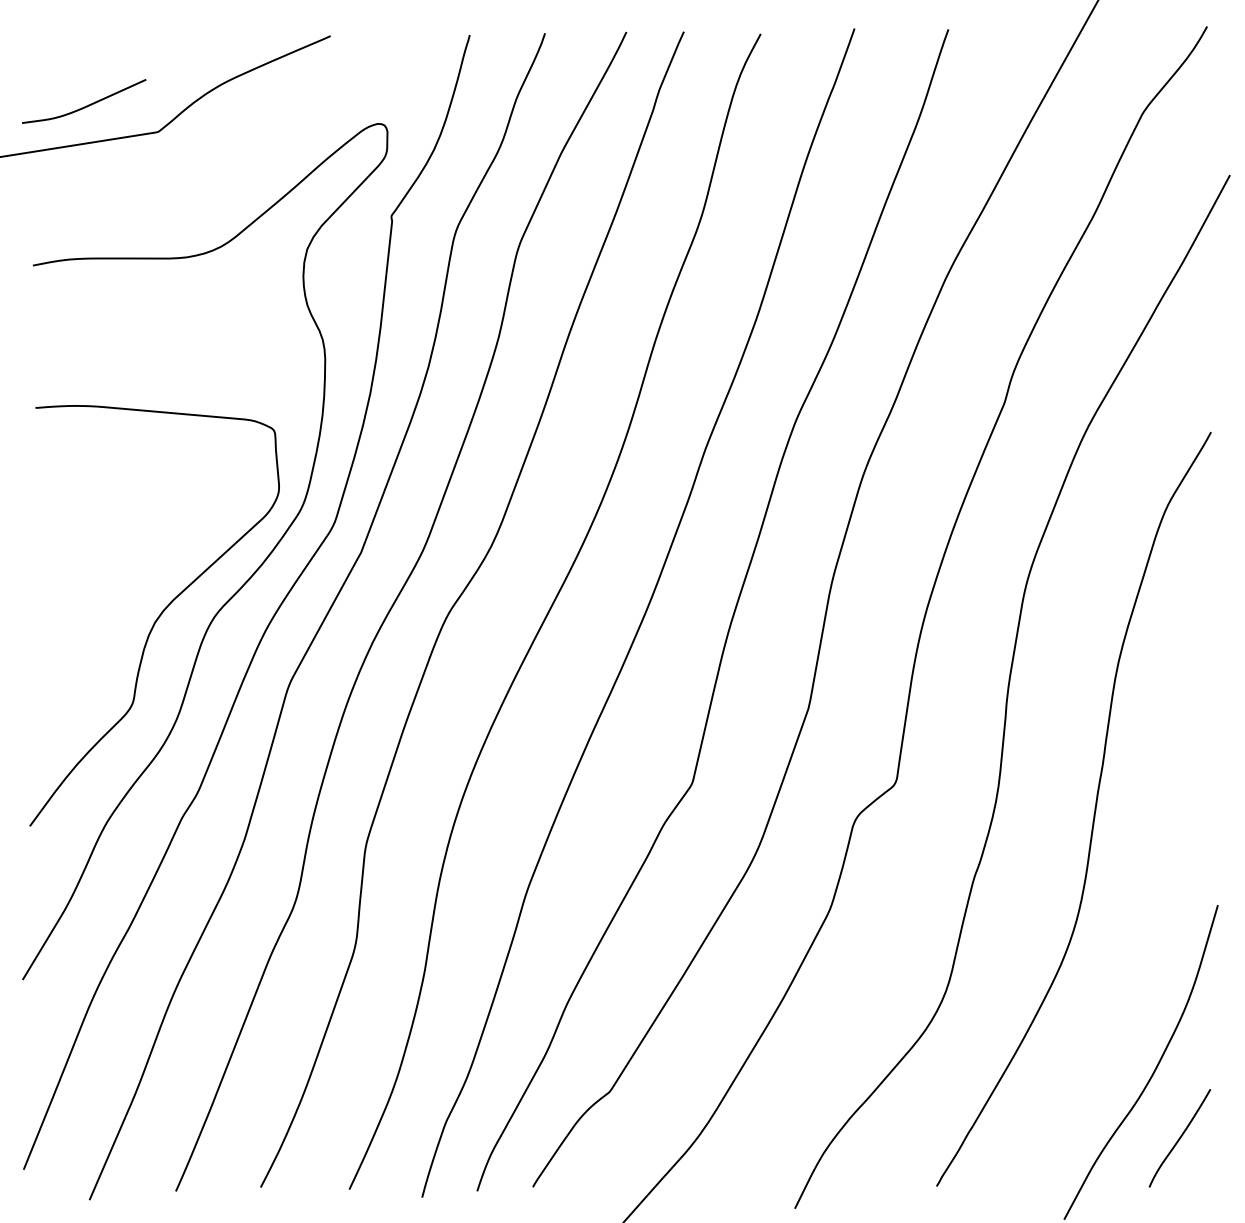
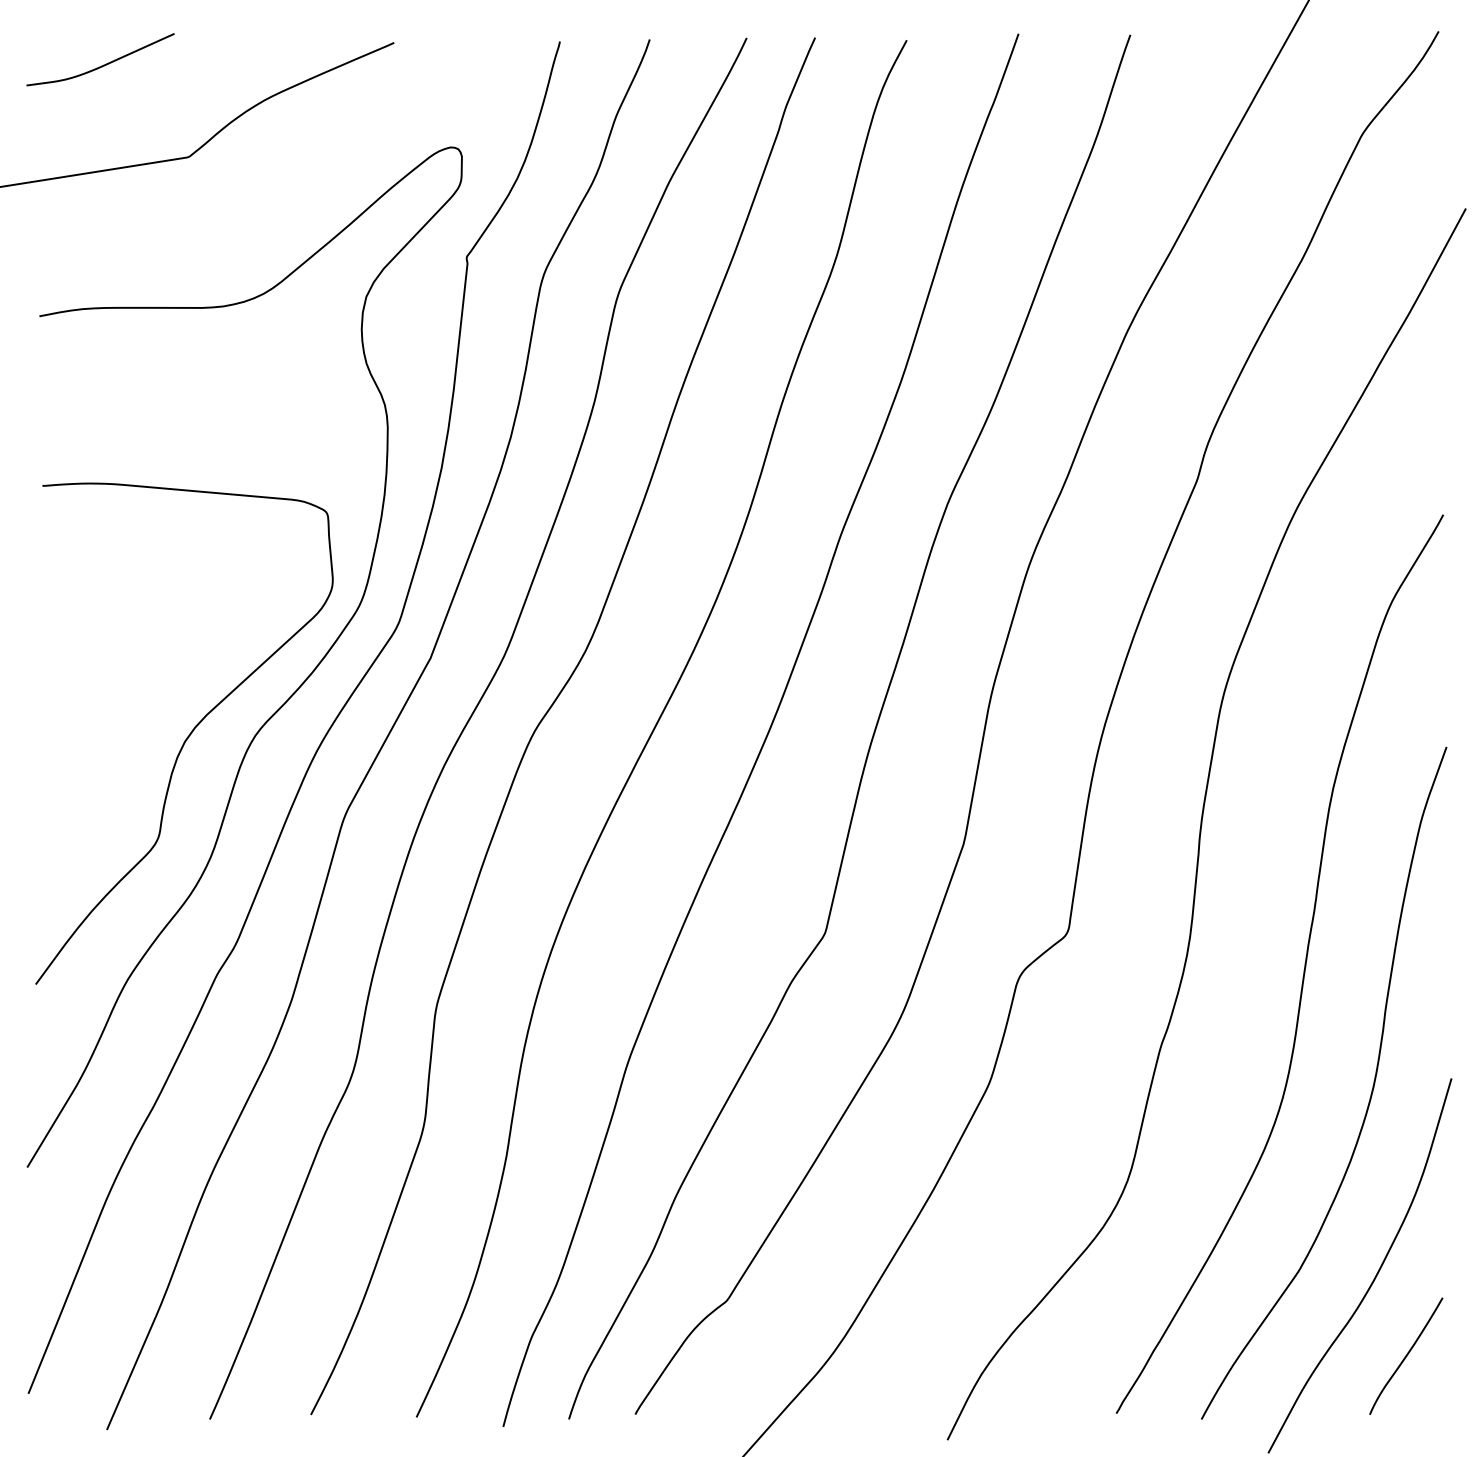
curve: (86, 105) -> (103, 64), moved
curve: (1149, 918) -> (1370, 1094), added

